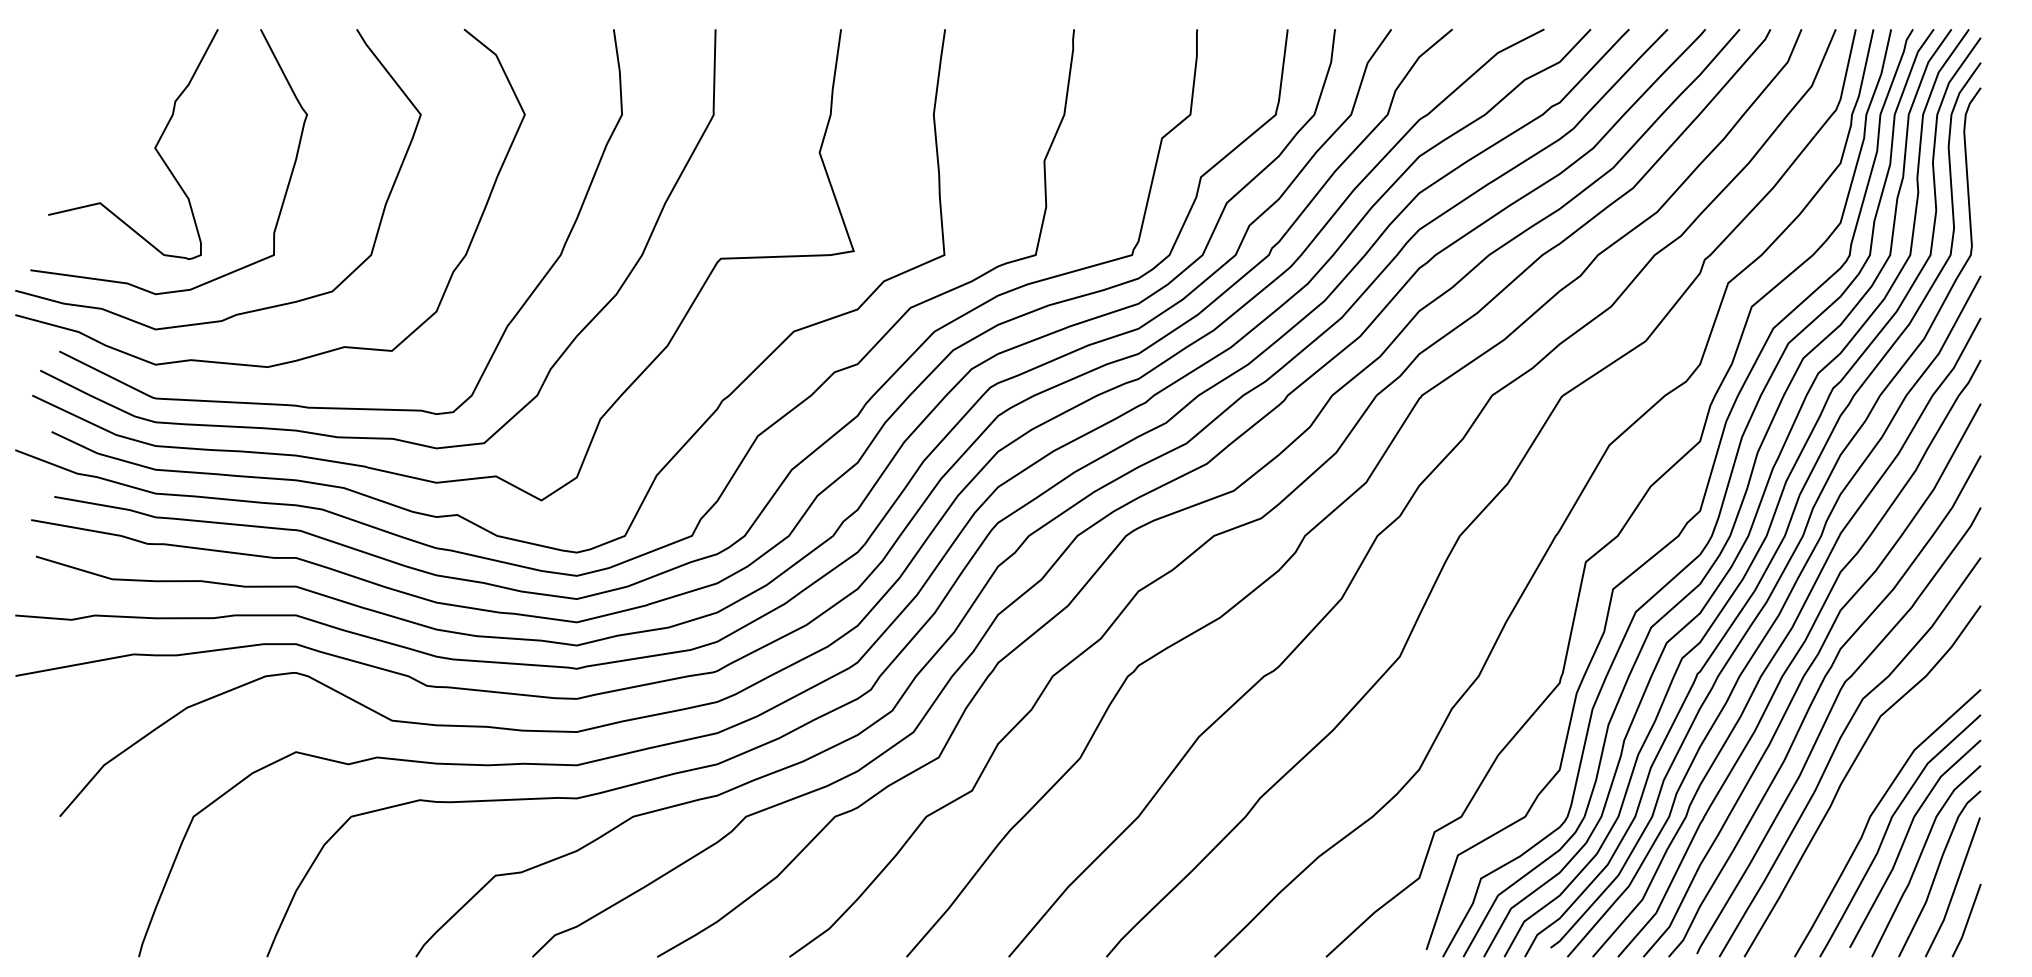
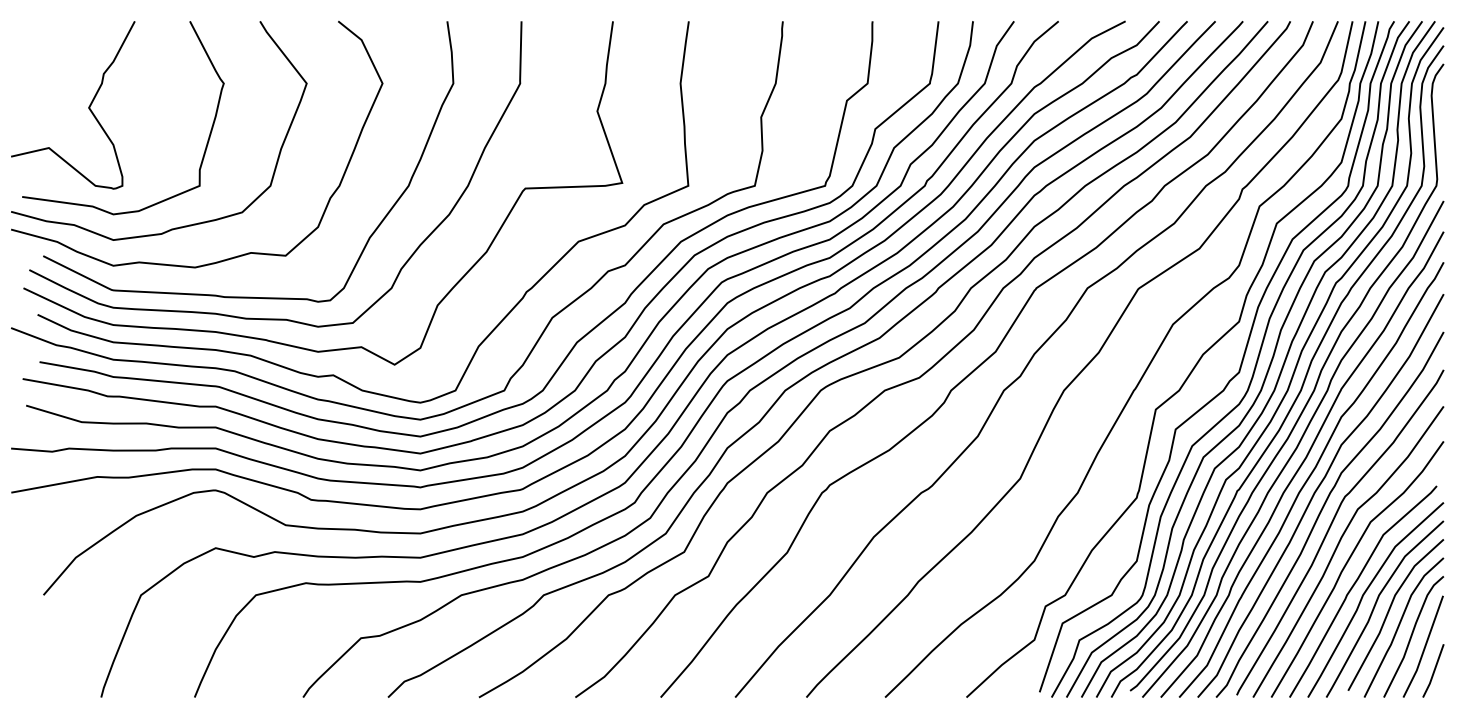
curve: (154, 146) -> (88, 106), moved
curve: (1859, 802) -> (1355, 584), added

